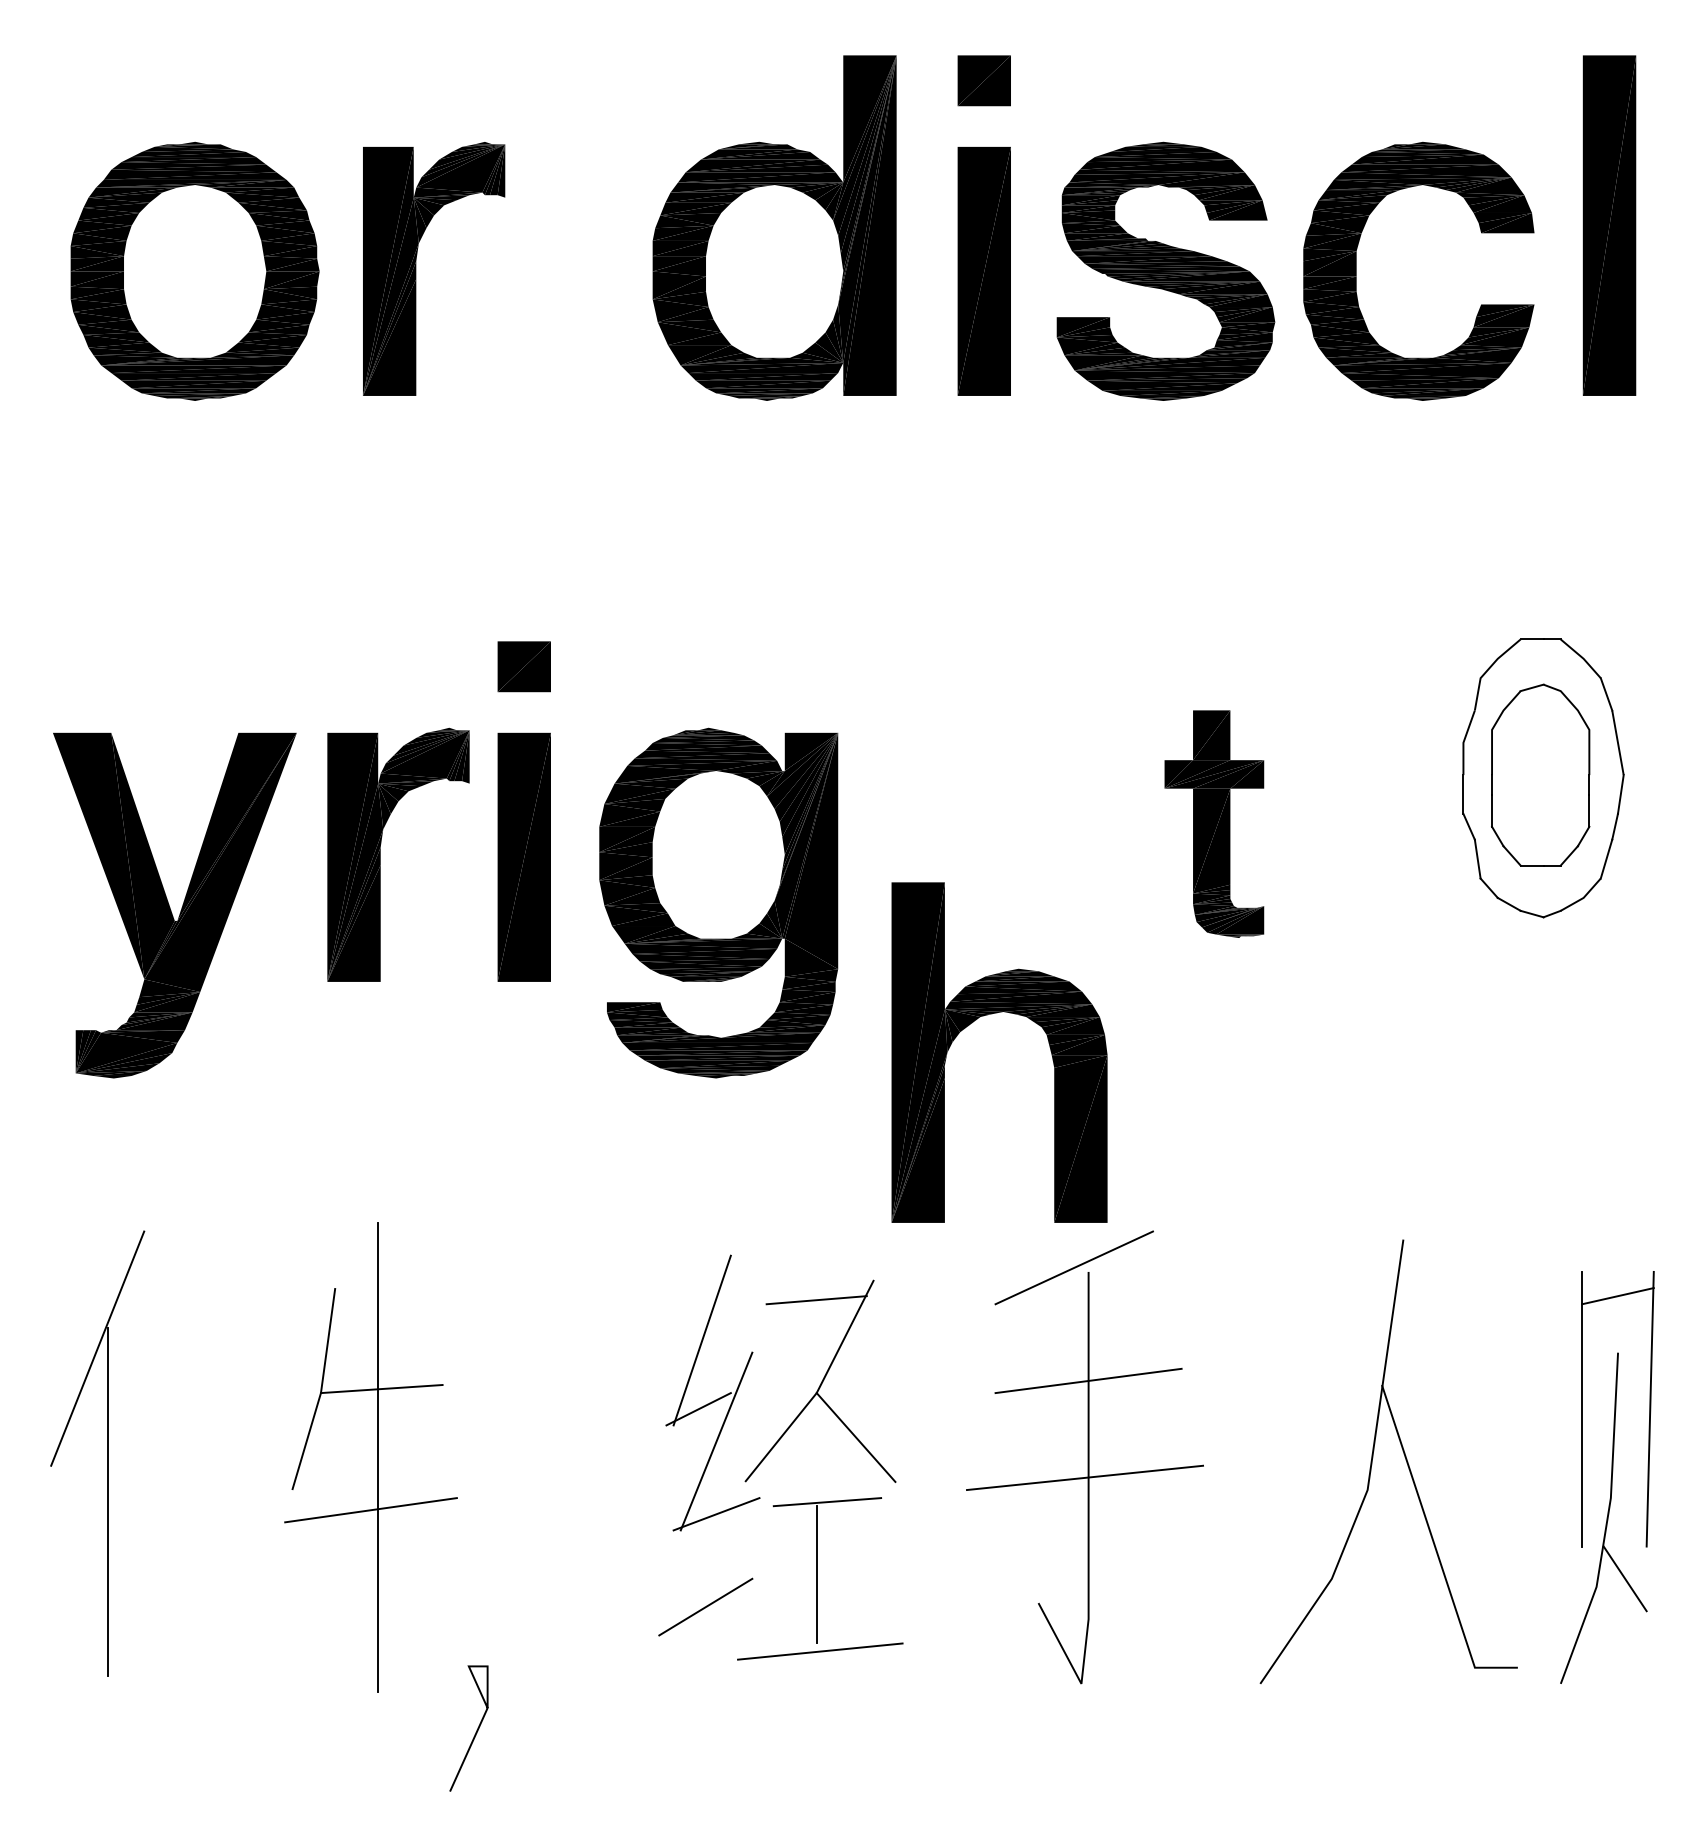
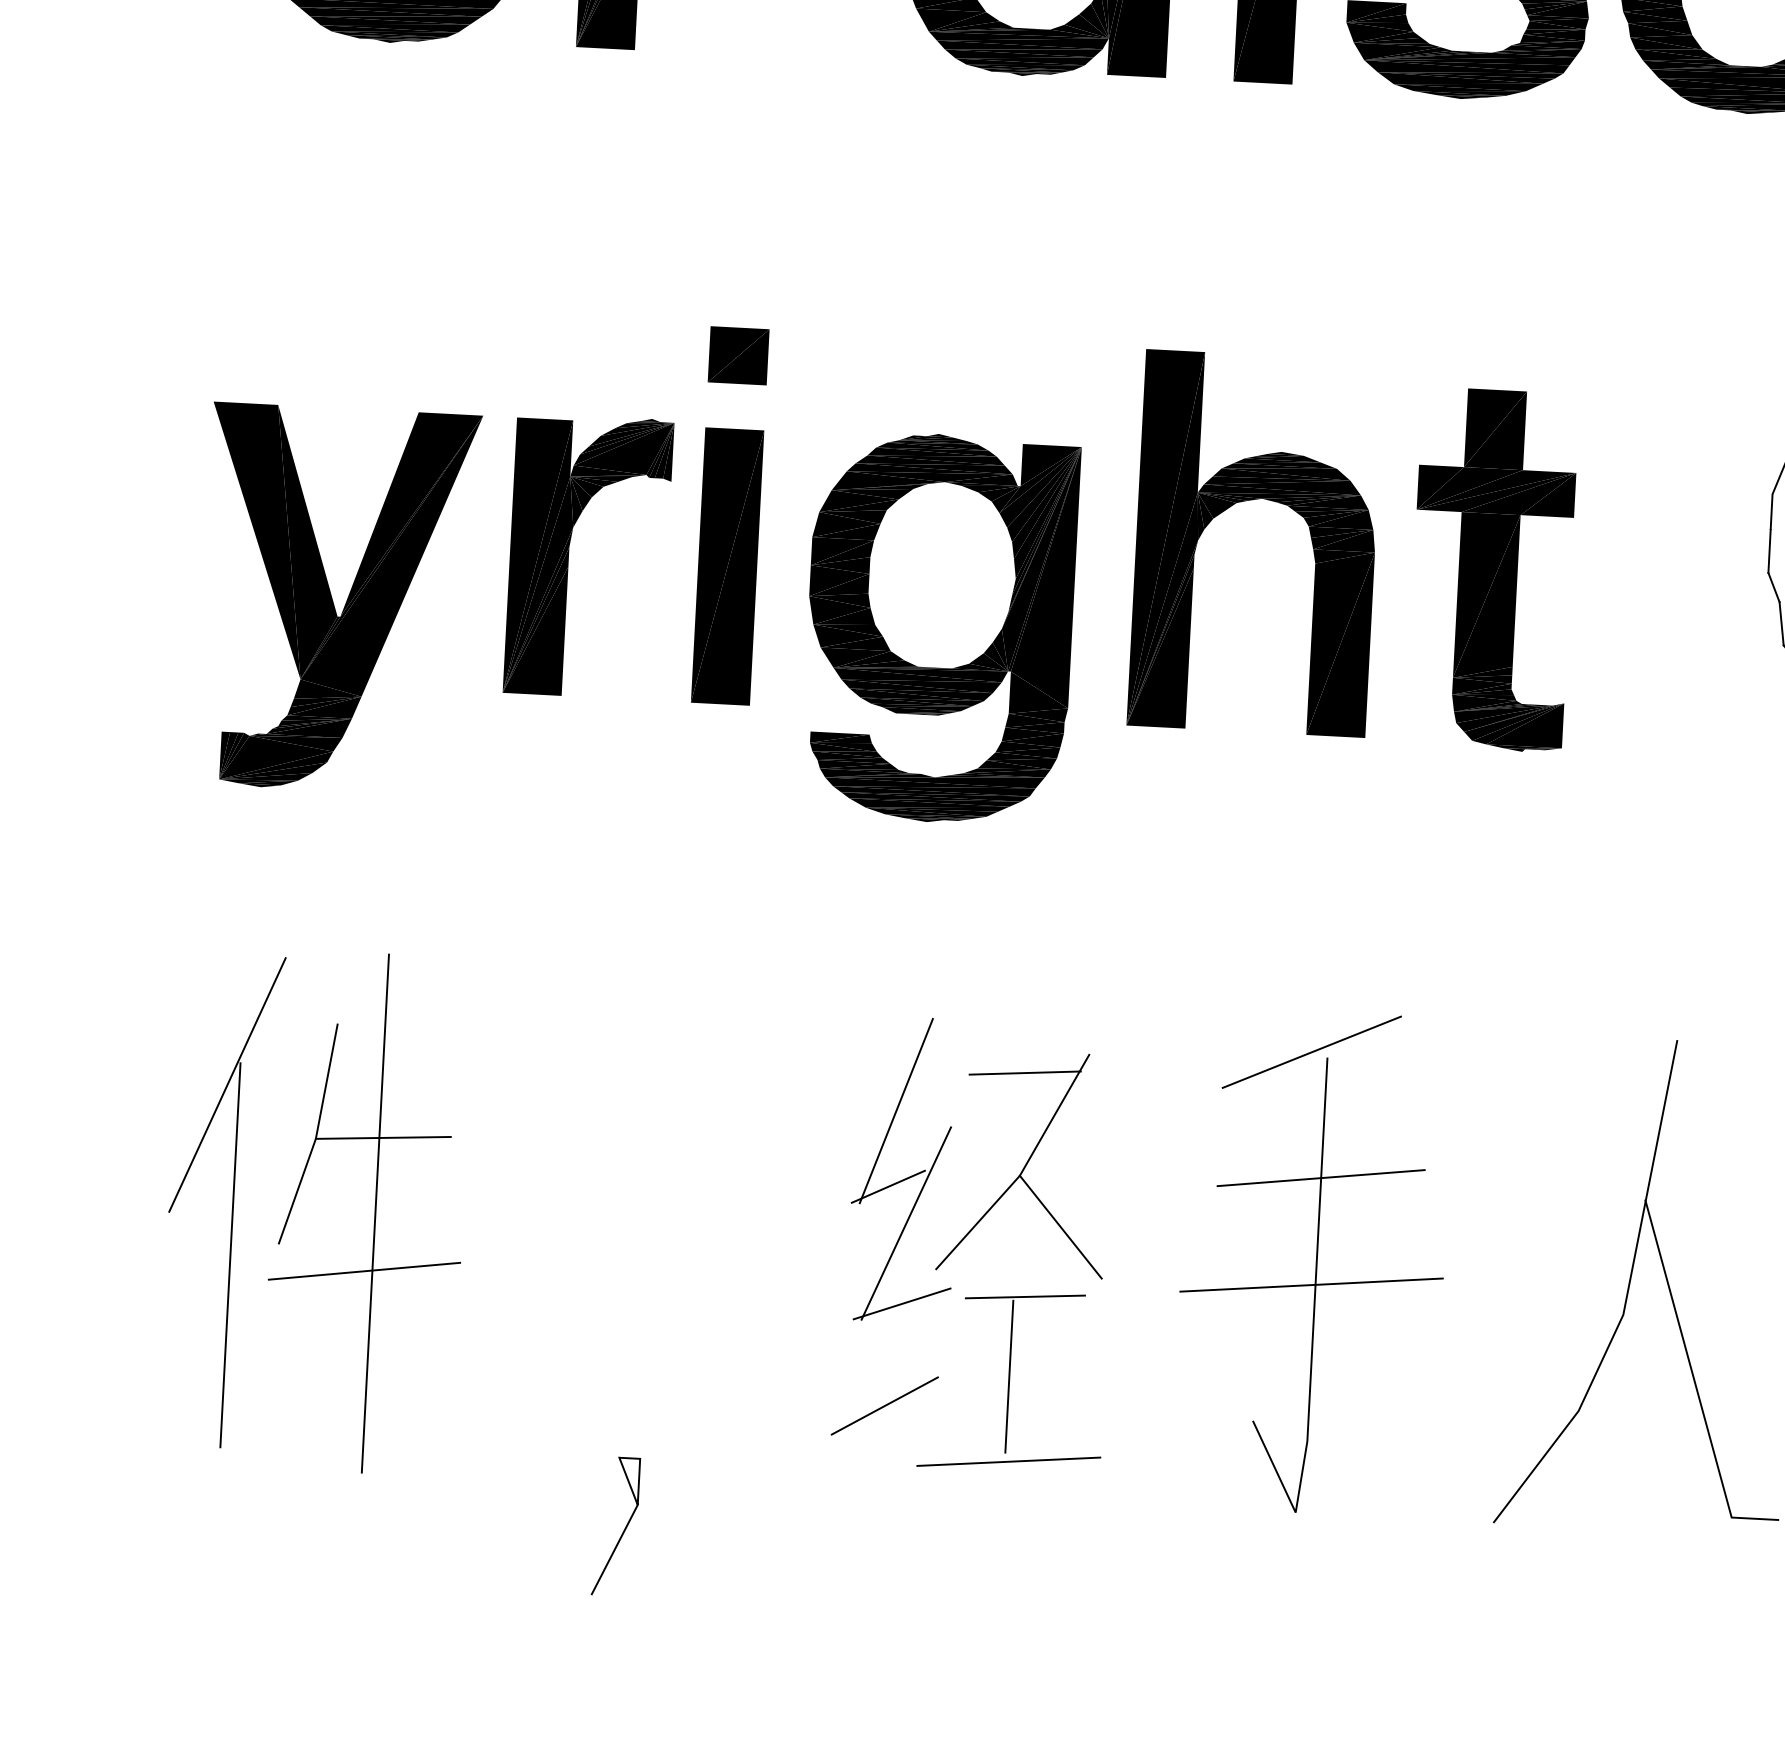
part: (1214, 823) -> (1492, 569), size x1.43
part: (992, 1014) -> (1250, 500), moved
part: (377, 1457) -> (374, 1213), moved

